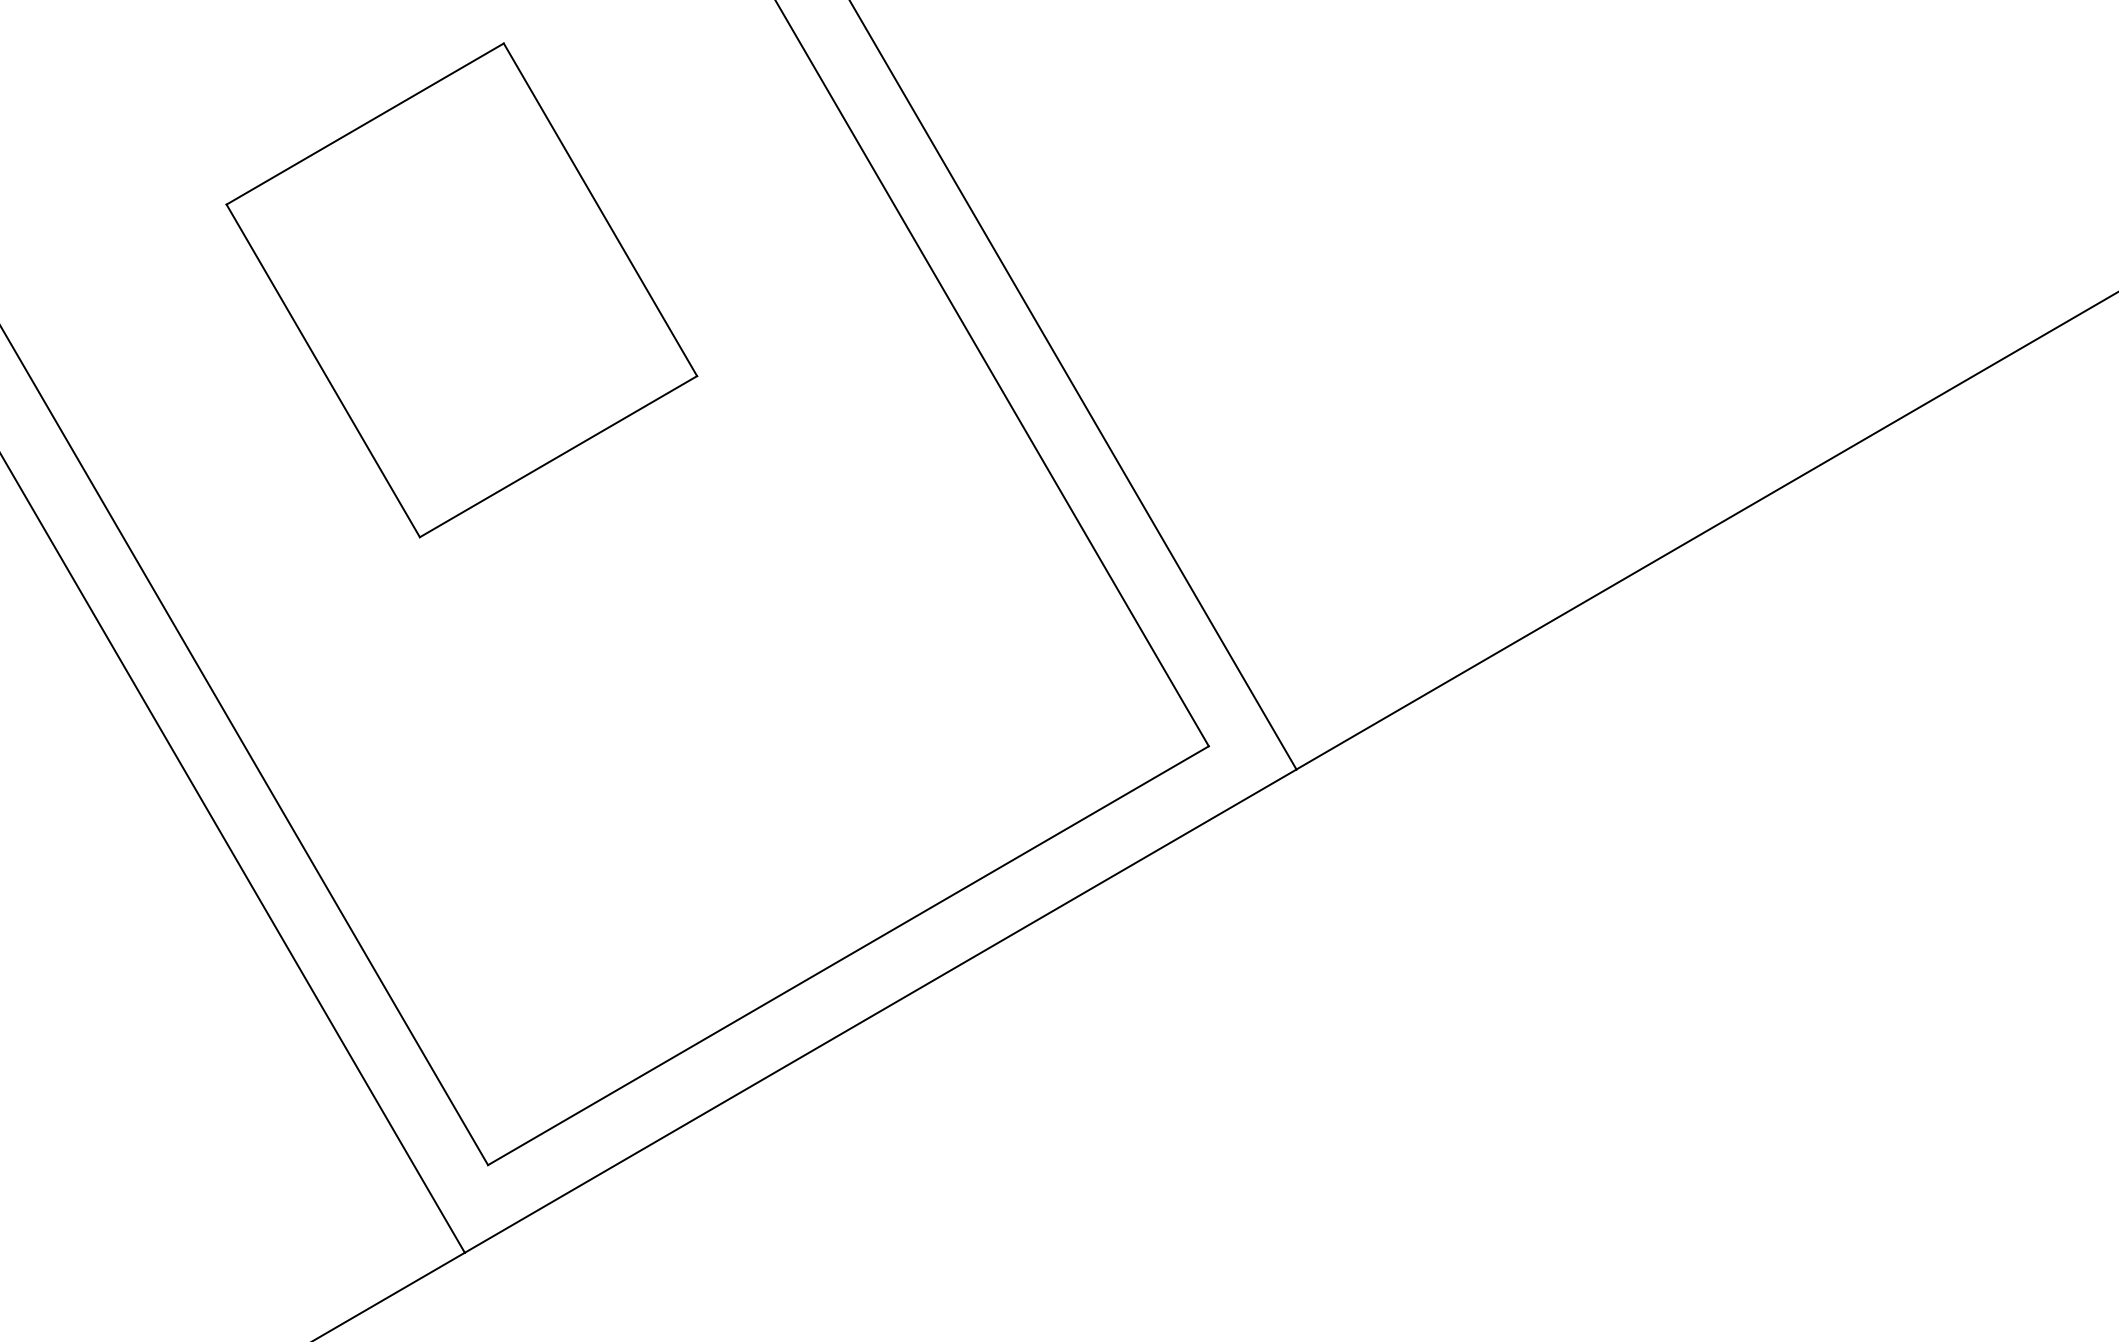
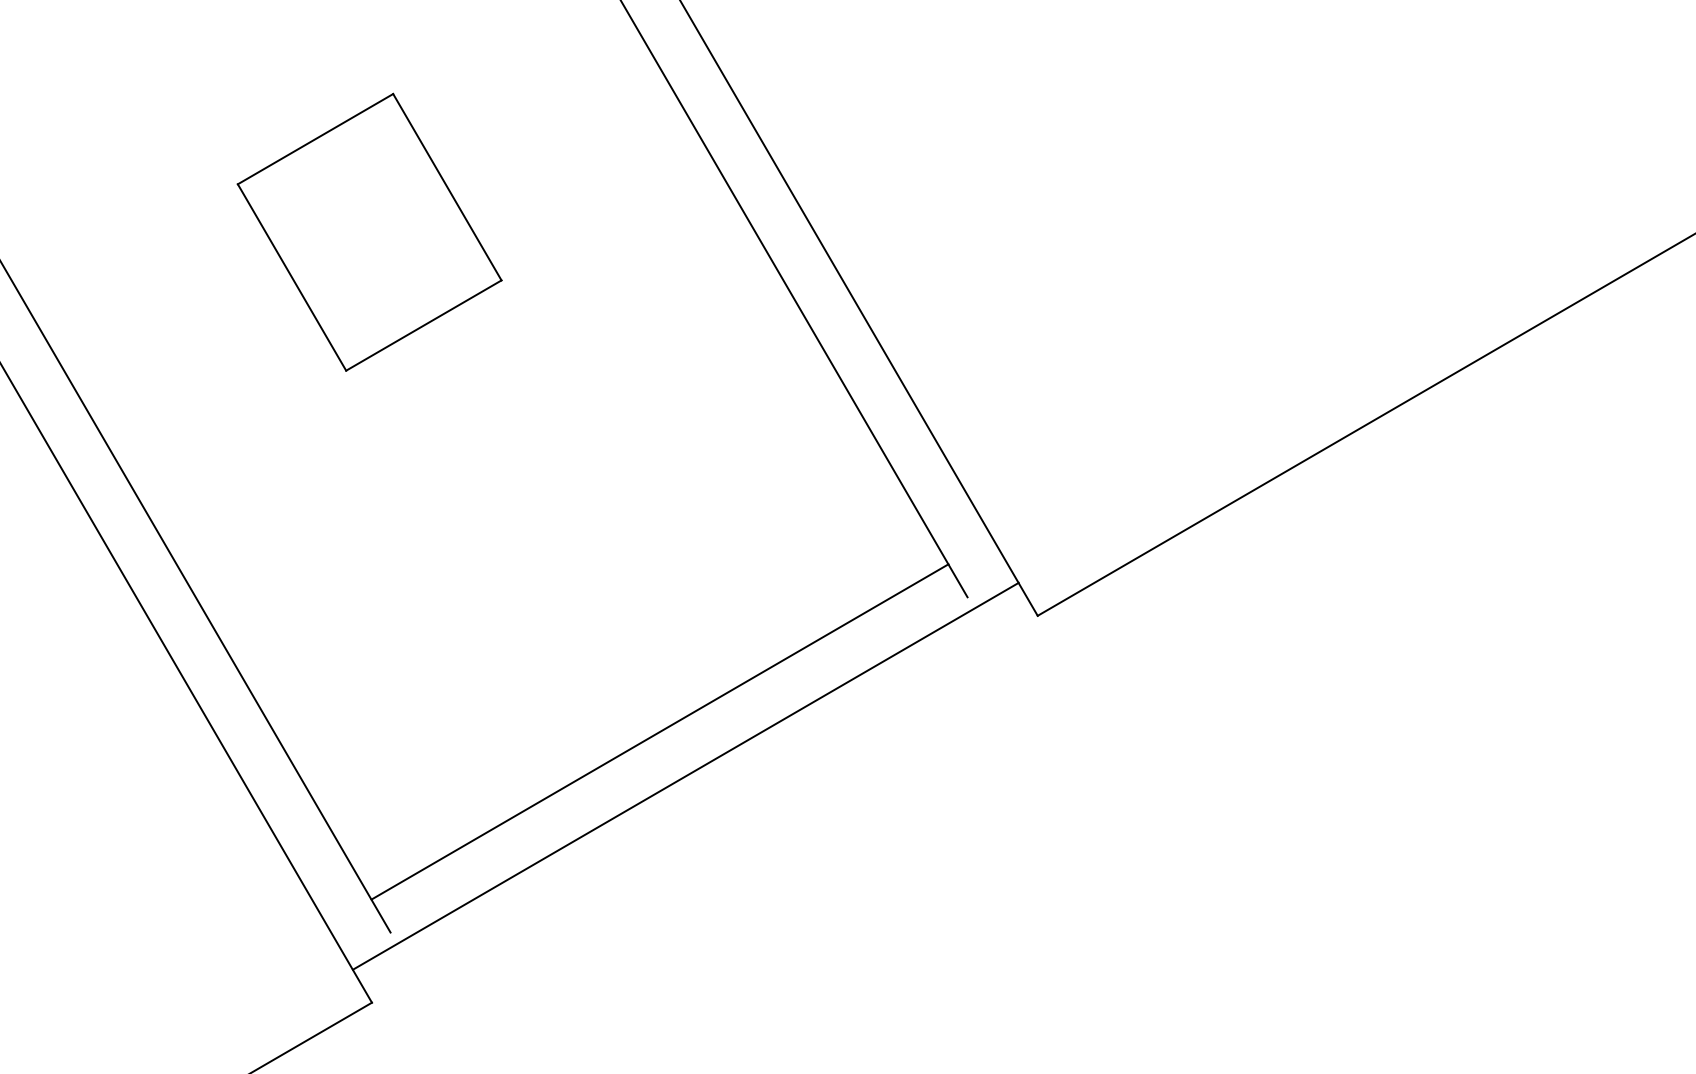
part: (461, 290) -> (369, 232), size x0.7
line: (847, 955) -> (659, 731), moved
line: (880, 1010) -> (685, 775), moved

